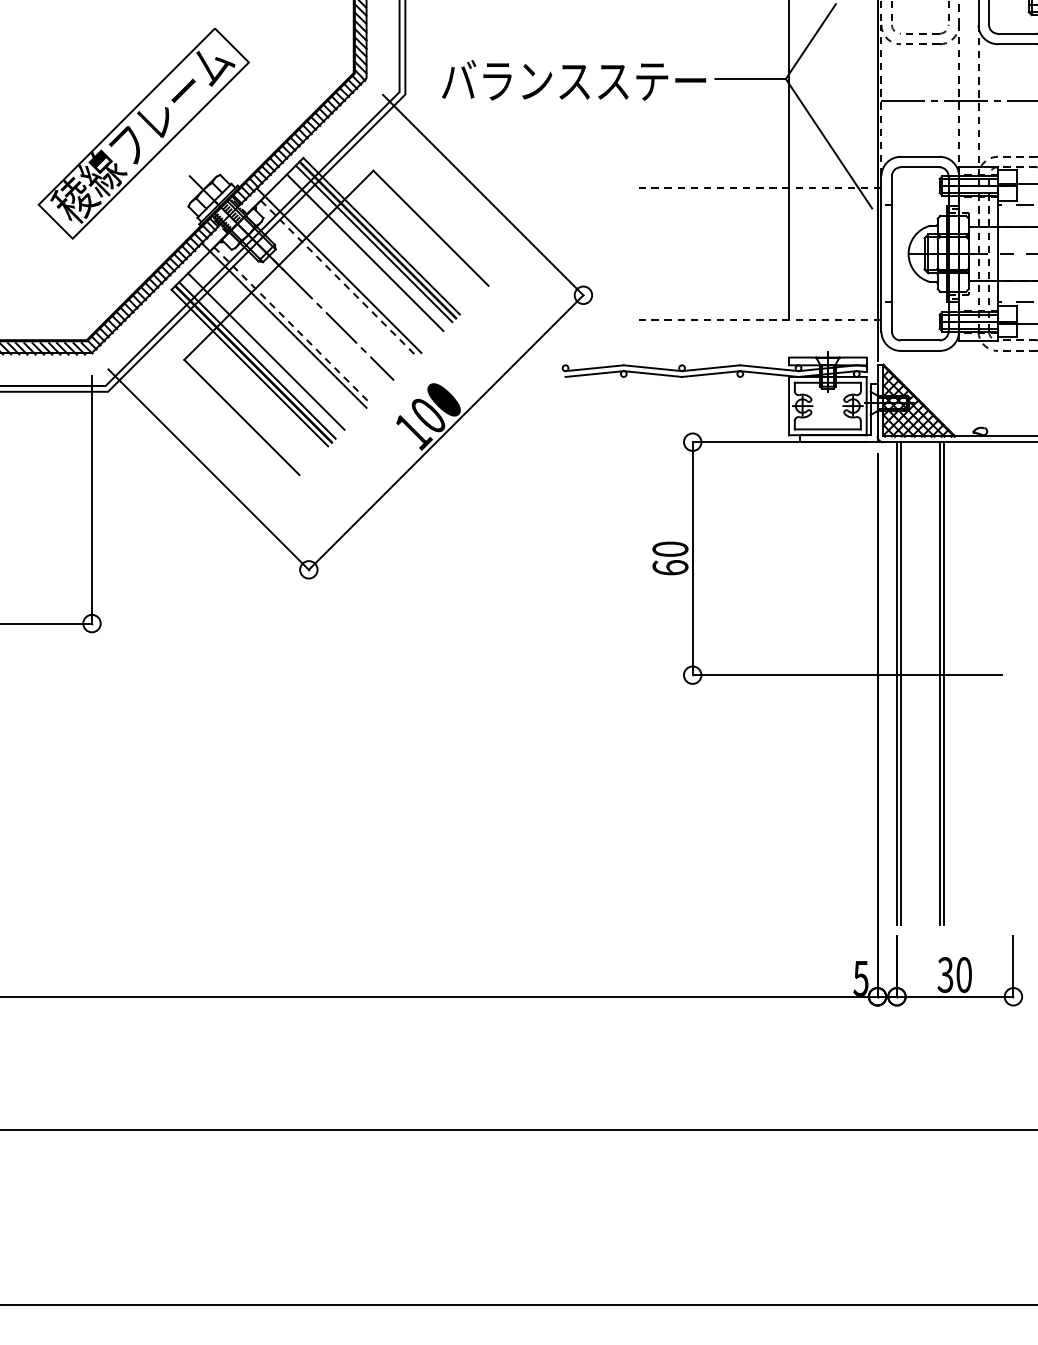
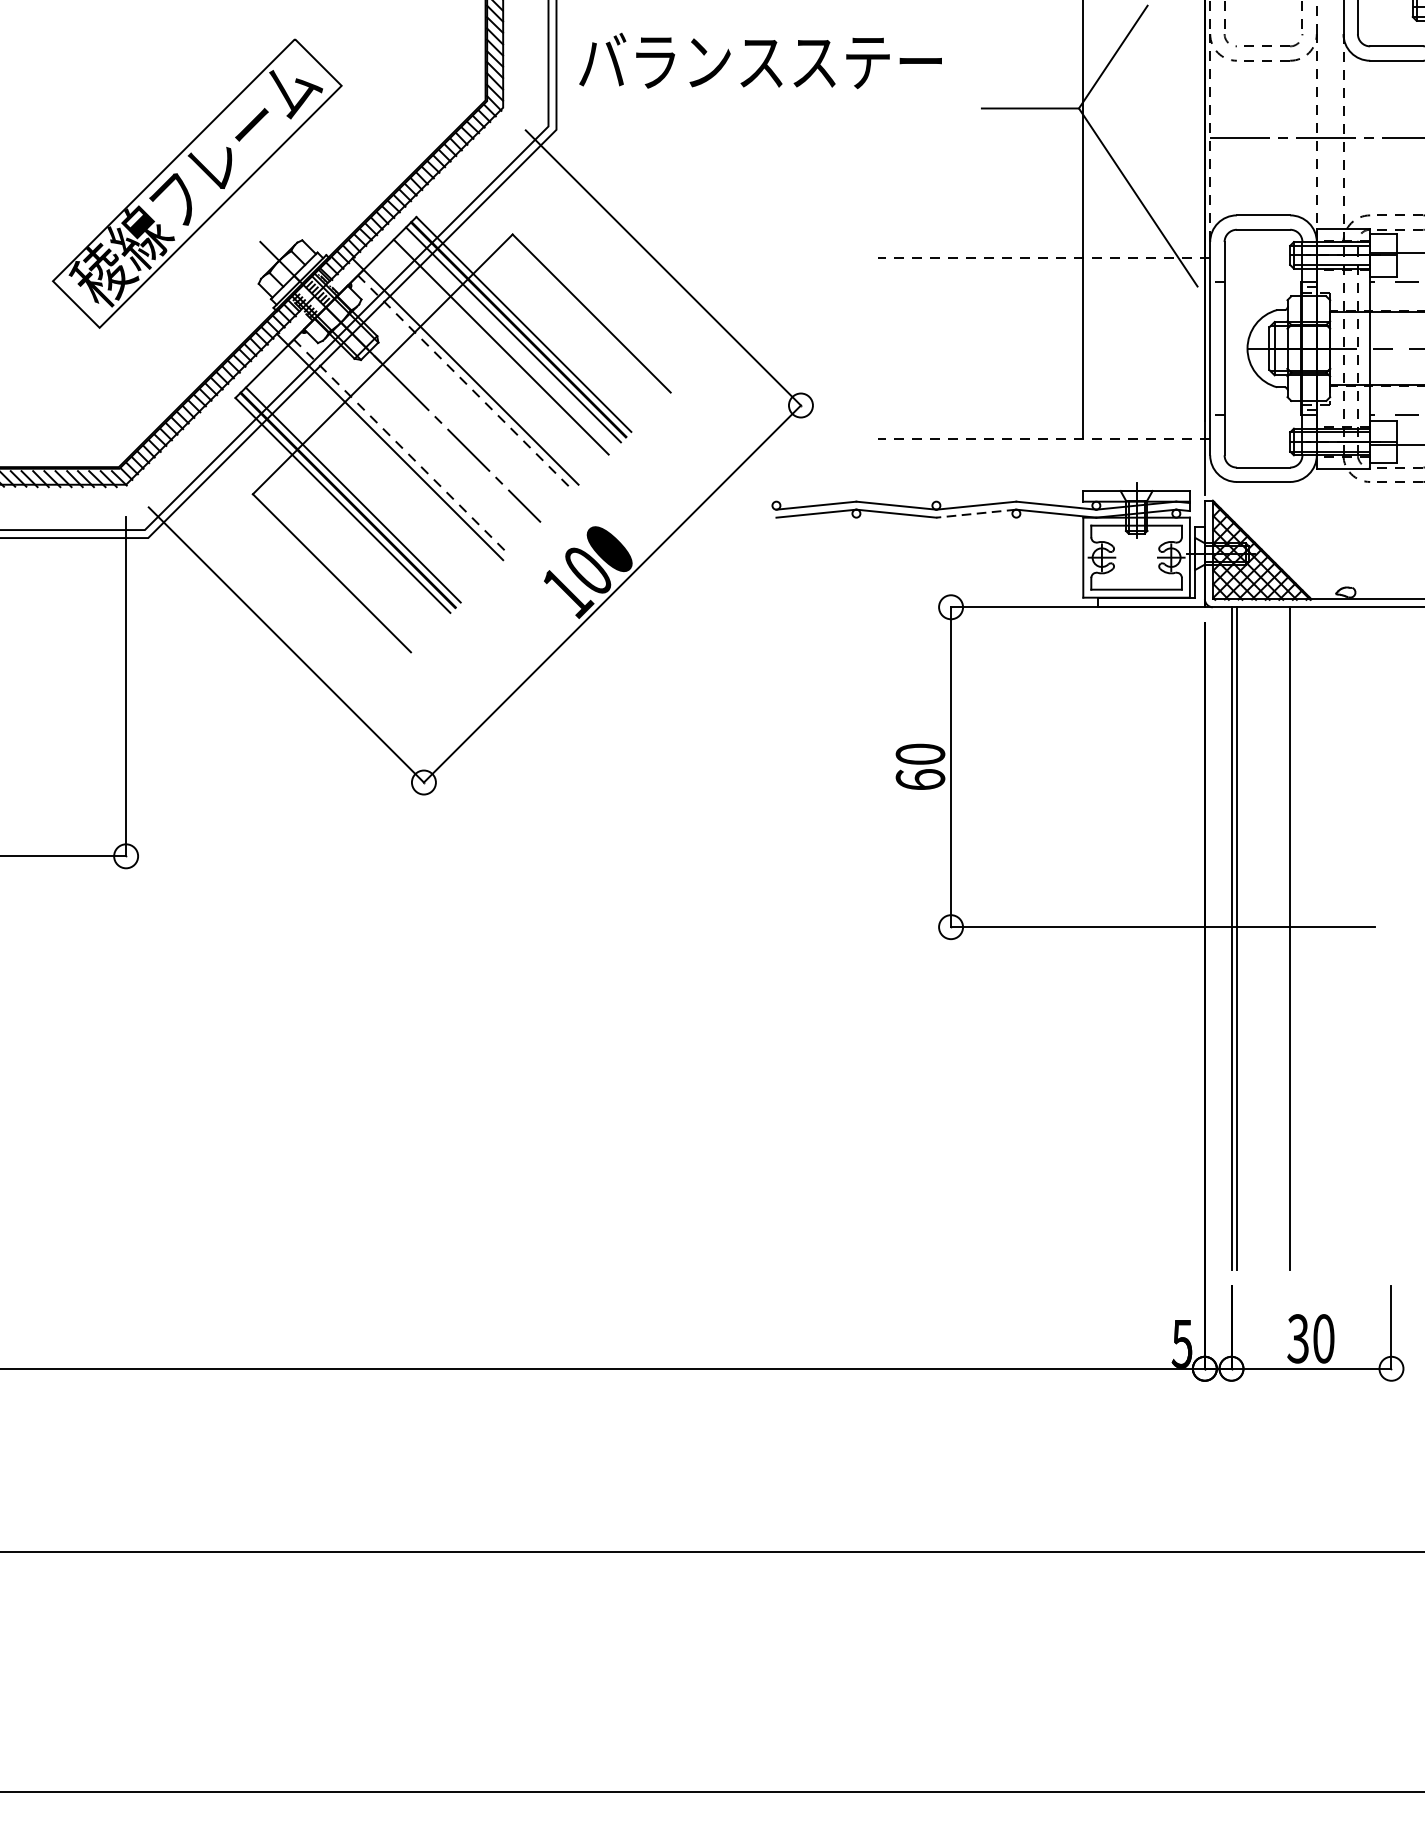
text: (574, 80) -> (761, 61), moved
line: (266, 351) -> (365, 482), removed
line: (710, 374) -> (975, 514), solid -> dashed
line: (943, 683) -> (1295, 938), removed

